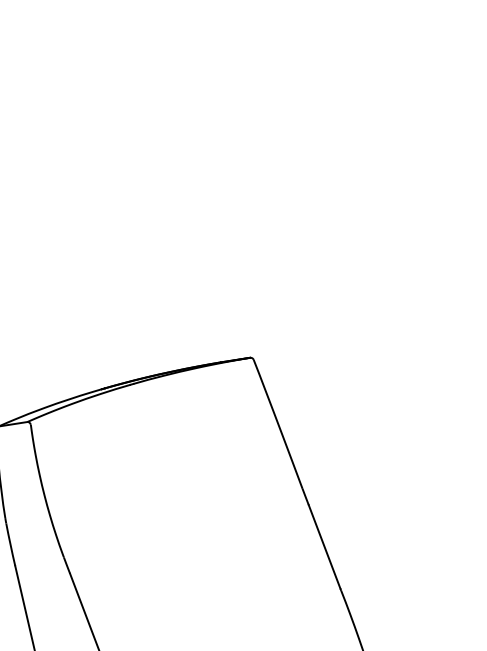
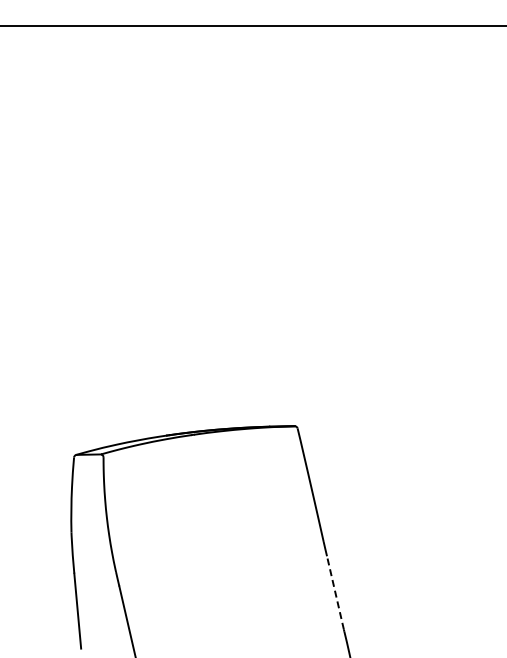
line: (324, 546) -> (335, 592), solid -> dashed

